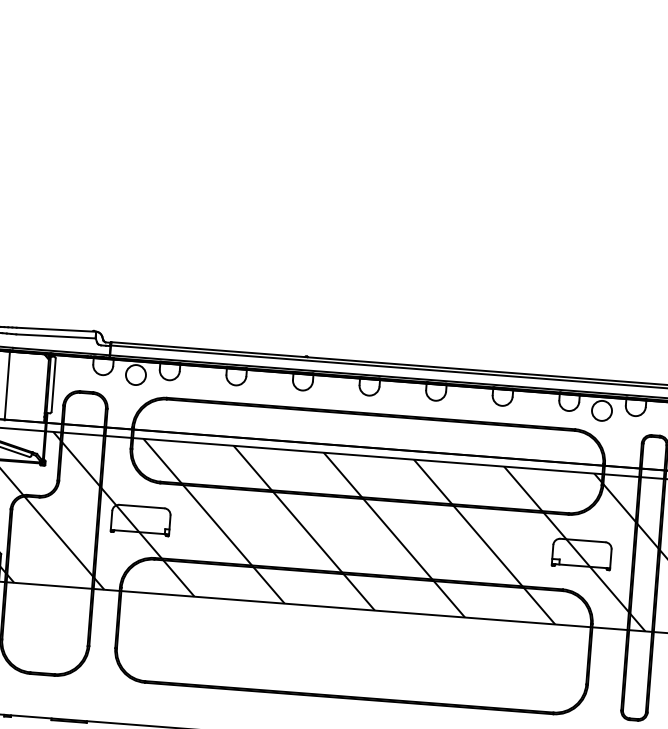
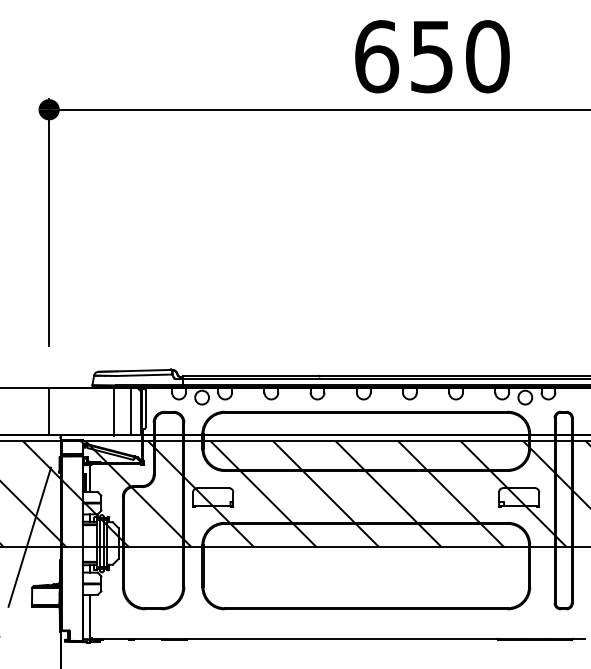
line: (31, 387) -> (130, 411), added

